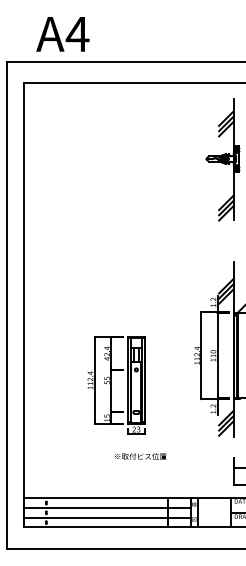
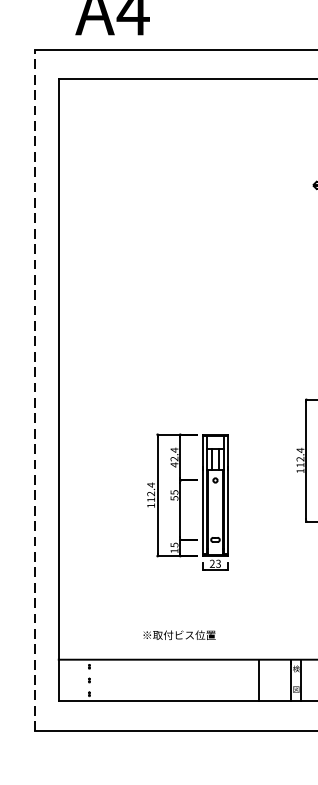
line: (7, 305) -> (35, 390), solid -> dashed
text: (140, 456) -> (179, 635), moved
line: (107, 507) -> (175, 672), removed
line: (107, 517) -> (175, 686), removed

